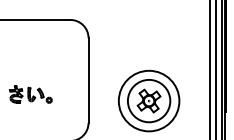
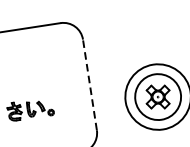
line: (88, 80) -> (89, 84), solid -> dashed

